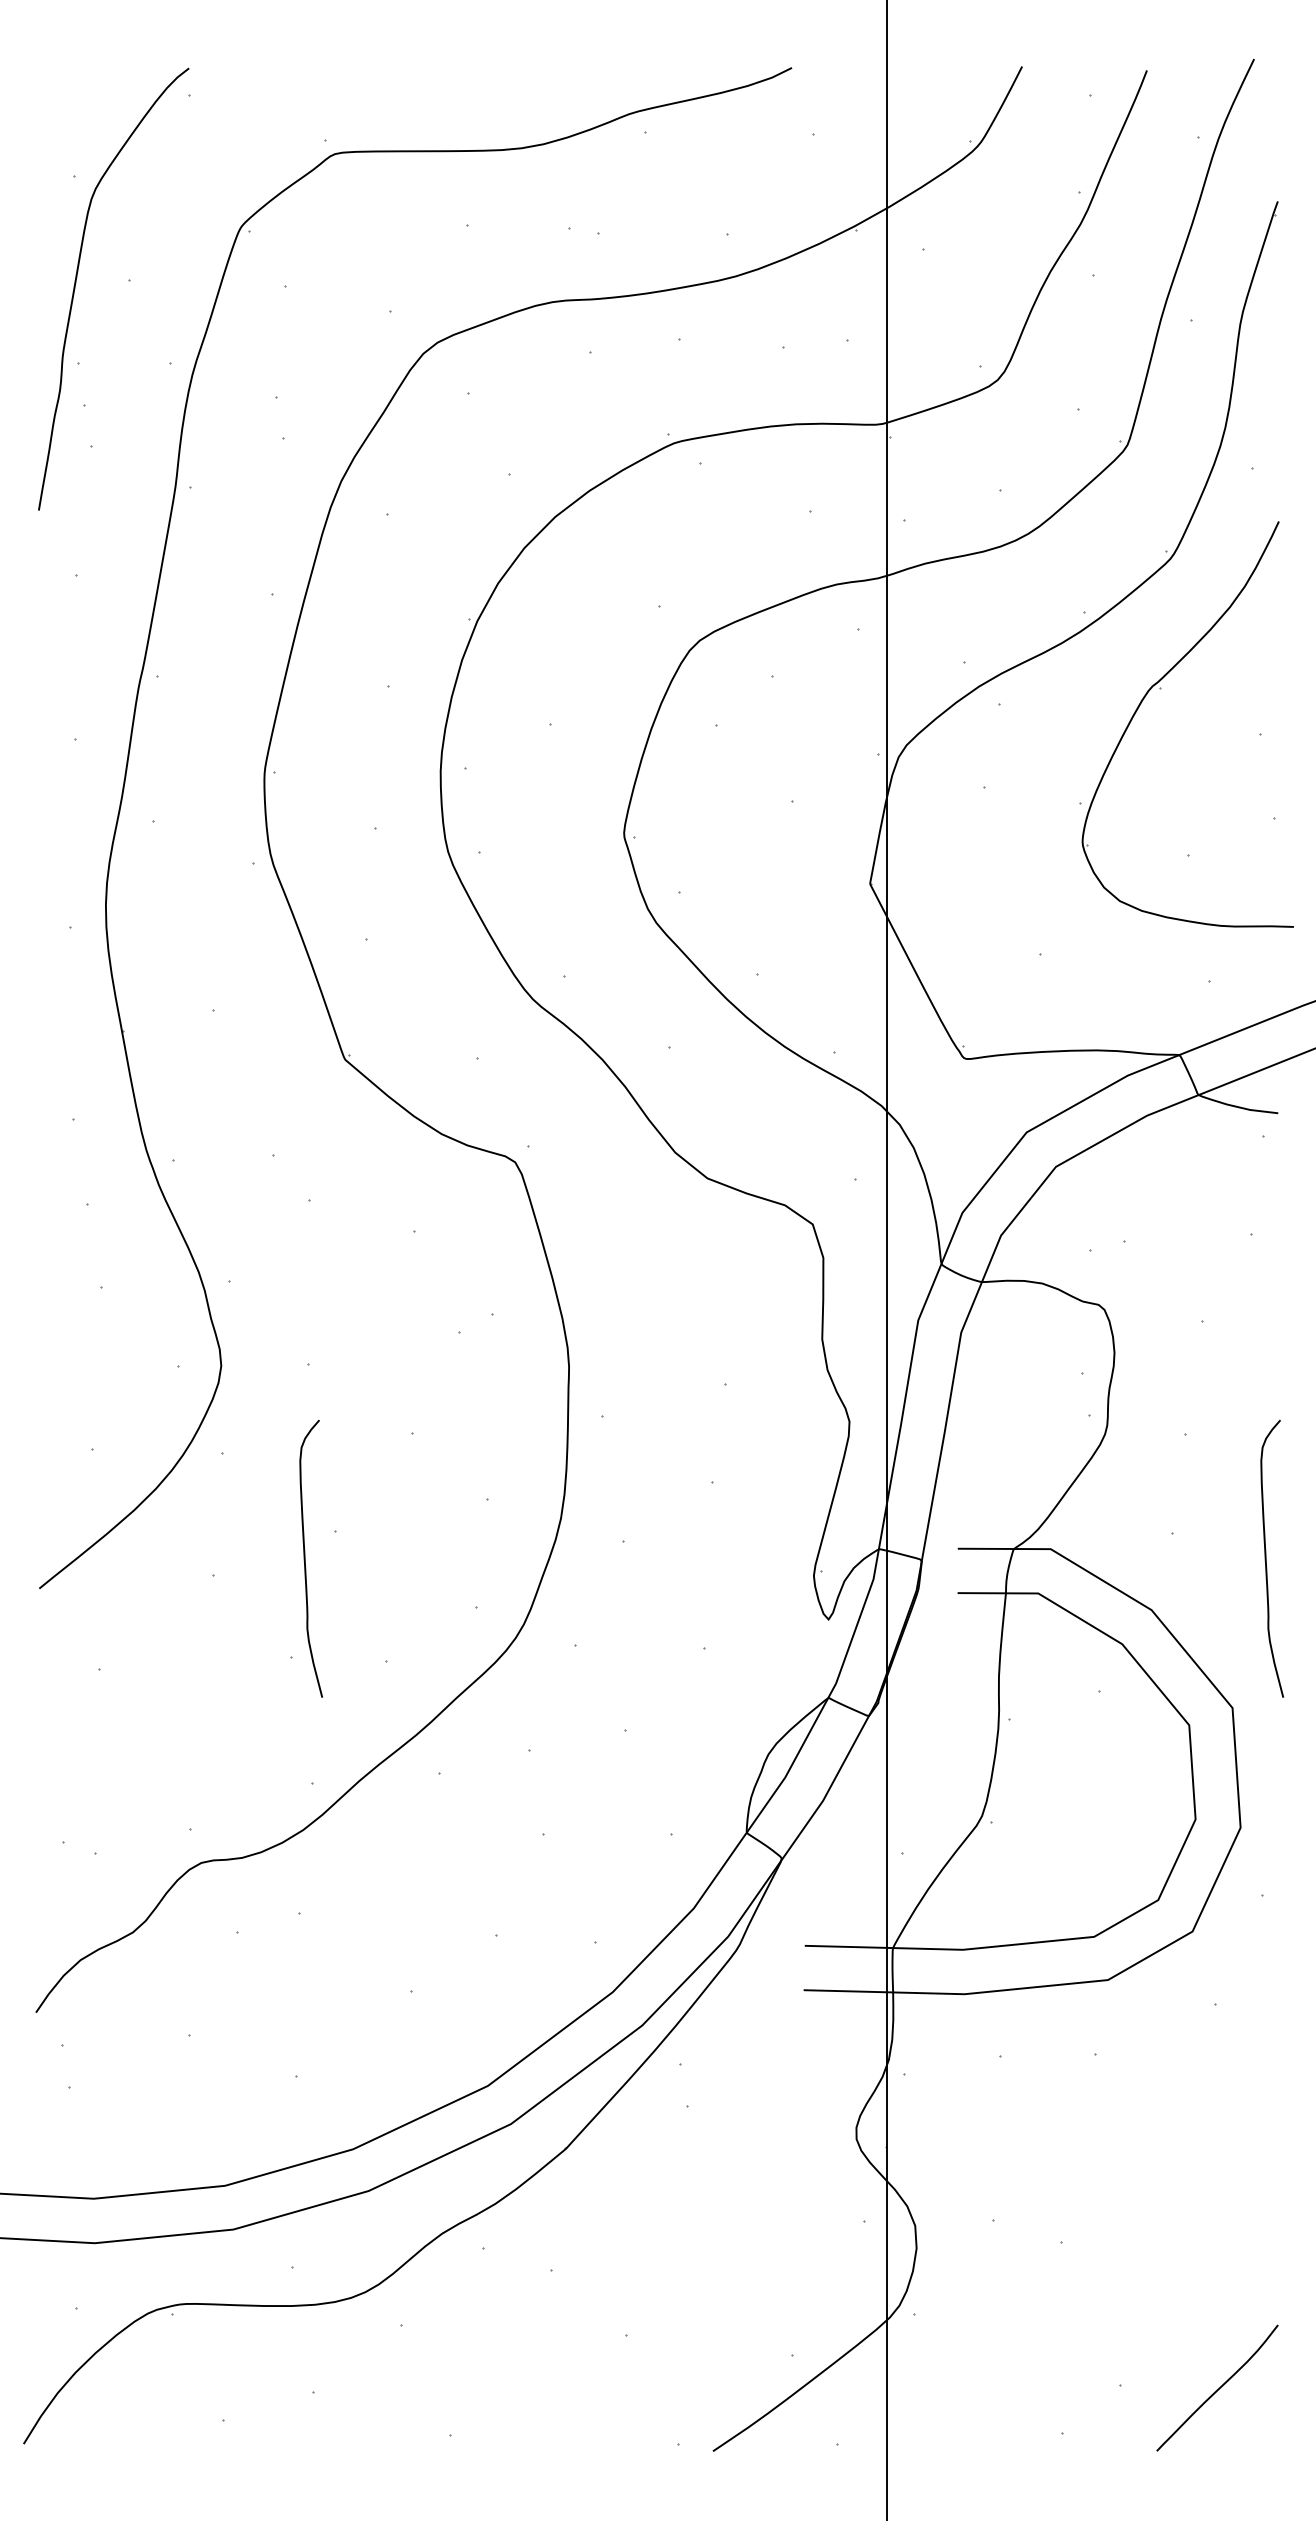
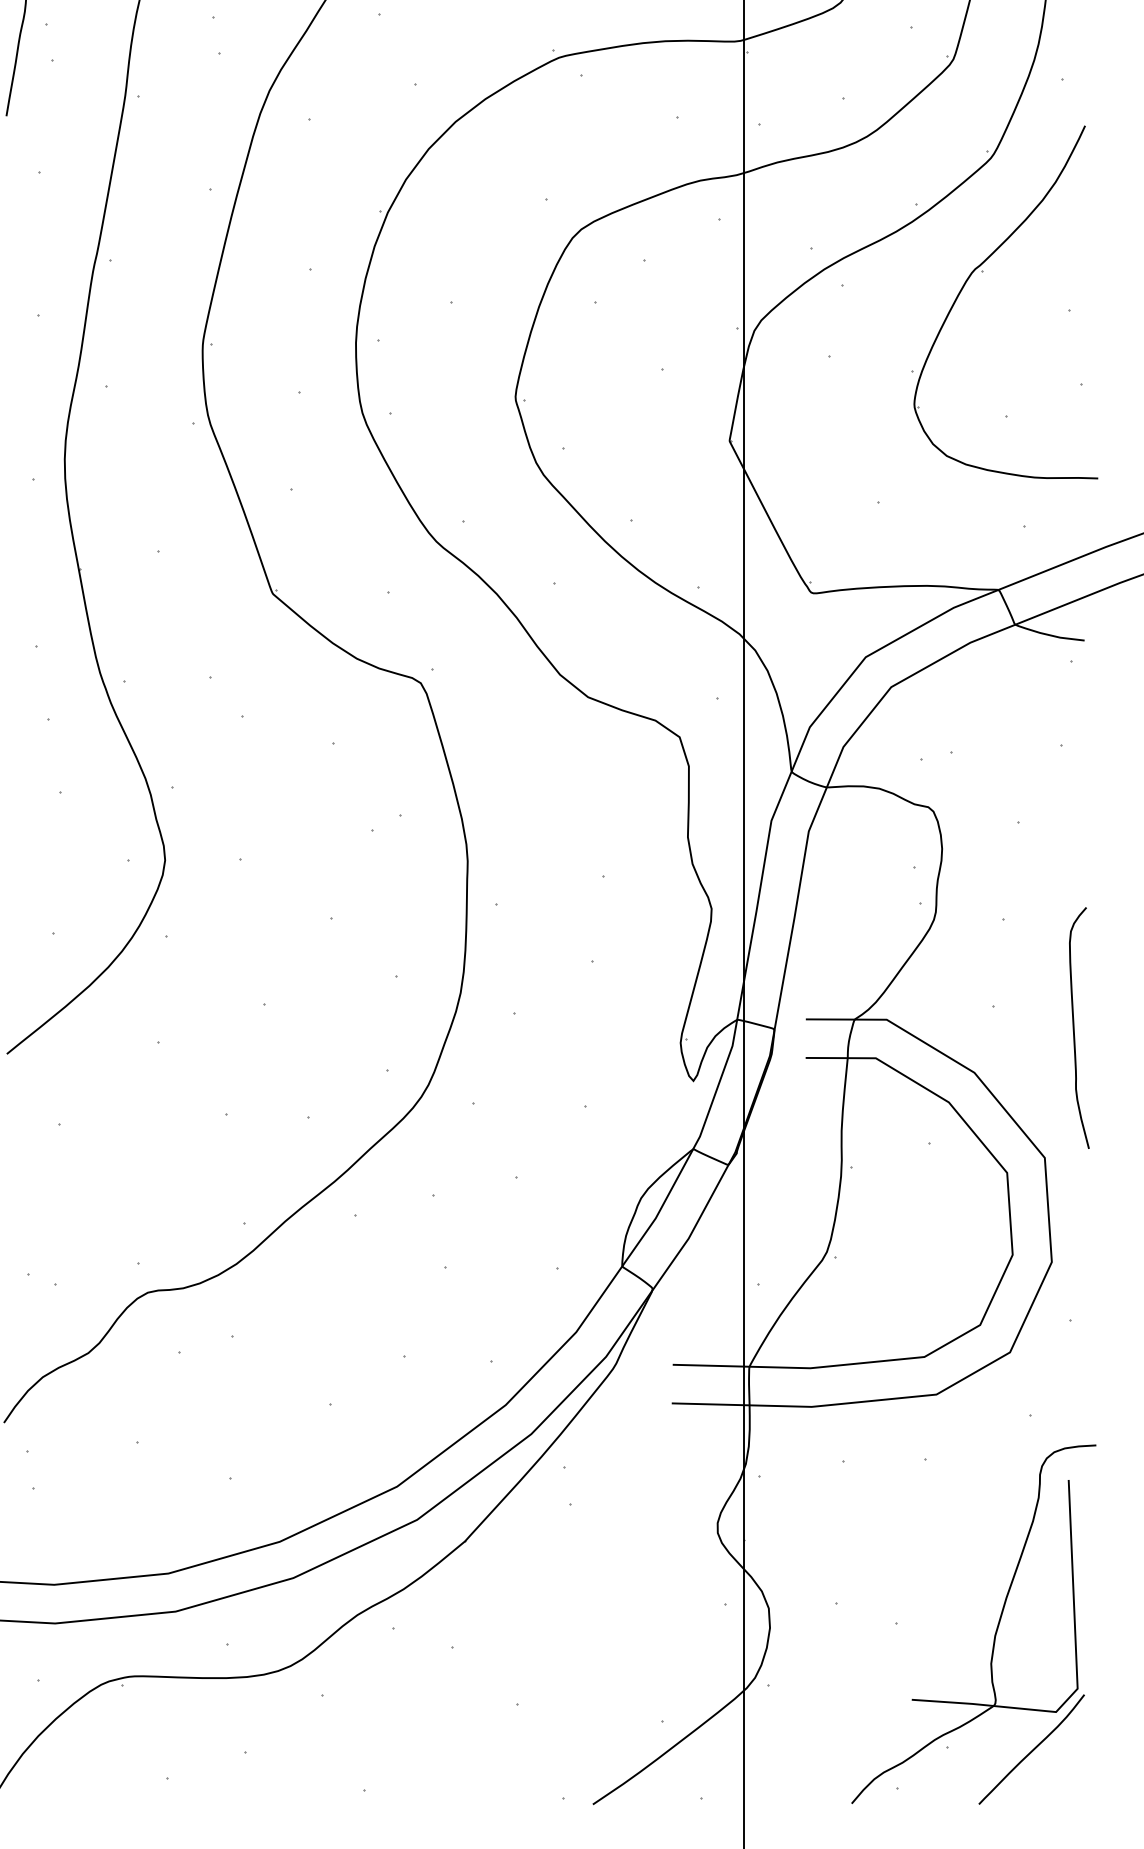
curve: (305, 1558) -> (238, 1027), removed
part: (1176, 2250) -> (996, 1629), added

